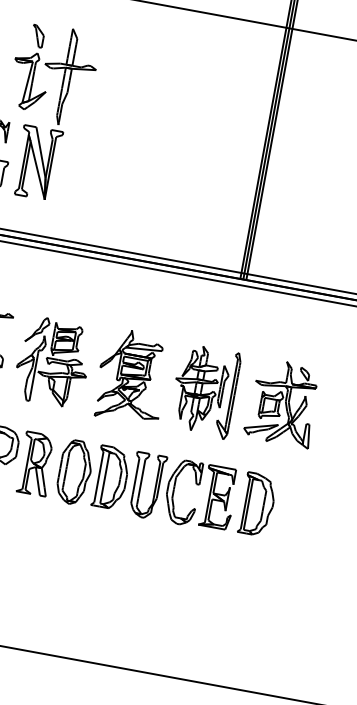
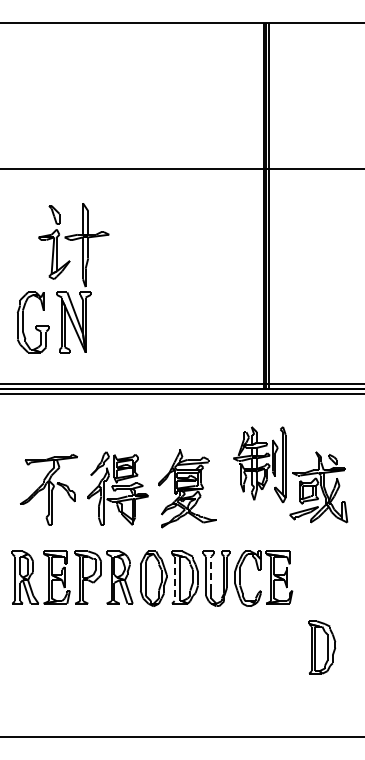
part: (204, 390) -> (259, 464), moved
line: (98, 477) -> (174, 579), solid -> dashed
line: (142, 478) -> (211, 573), solid -> dashed
part: (257, 504) -> (322, 647), moved

